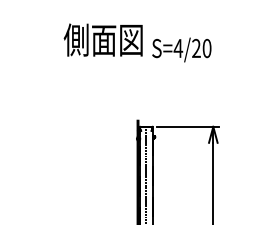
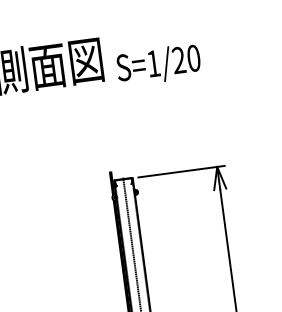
text: (178, 48) -> (153, 63), S=4/20 -> S=1/20

